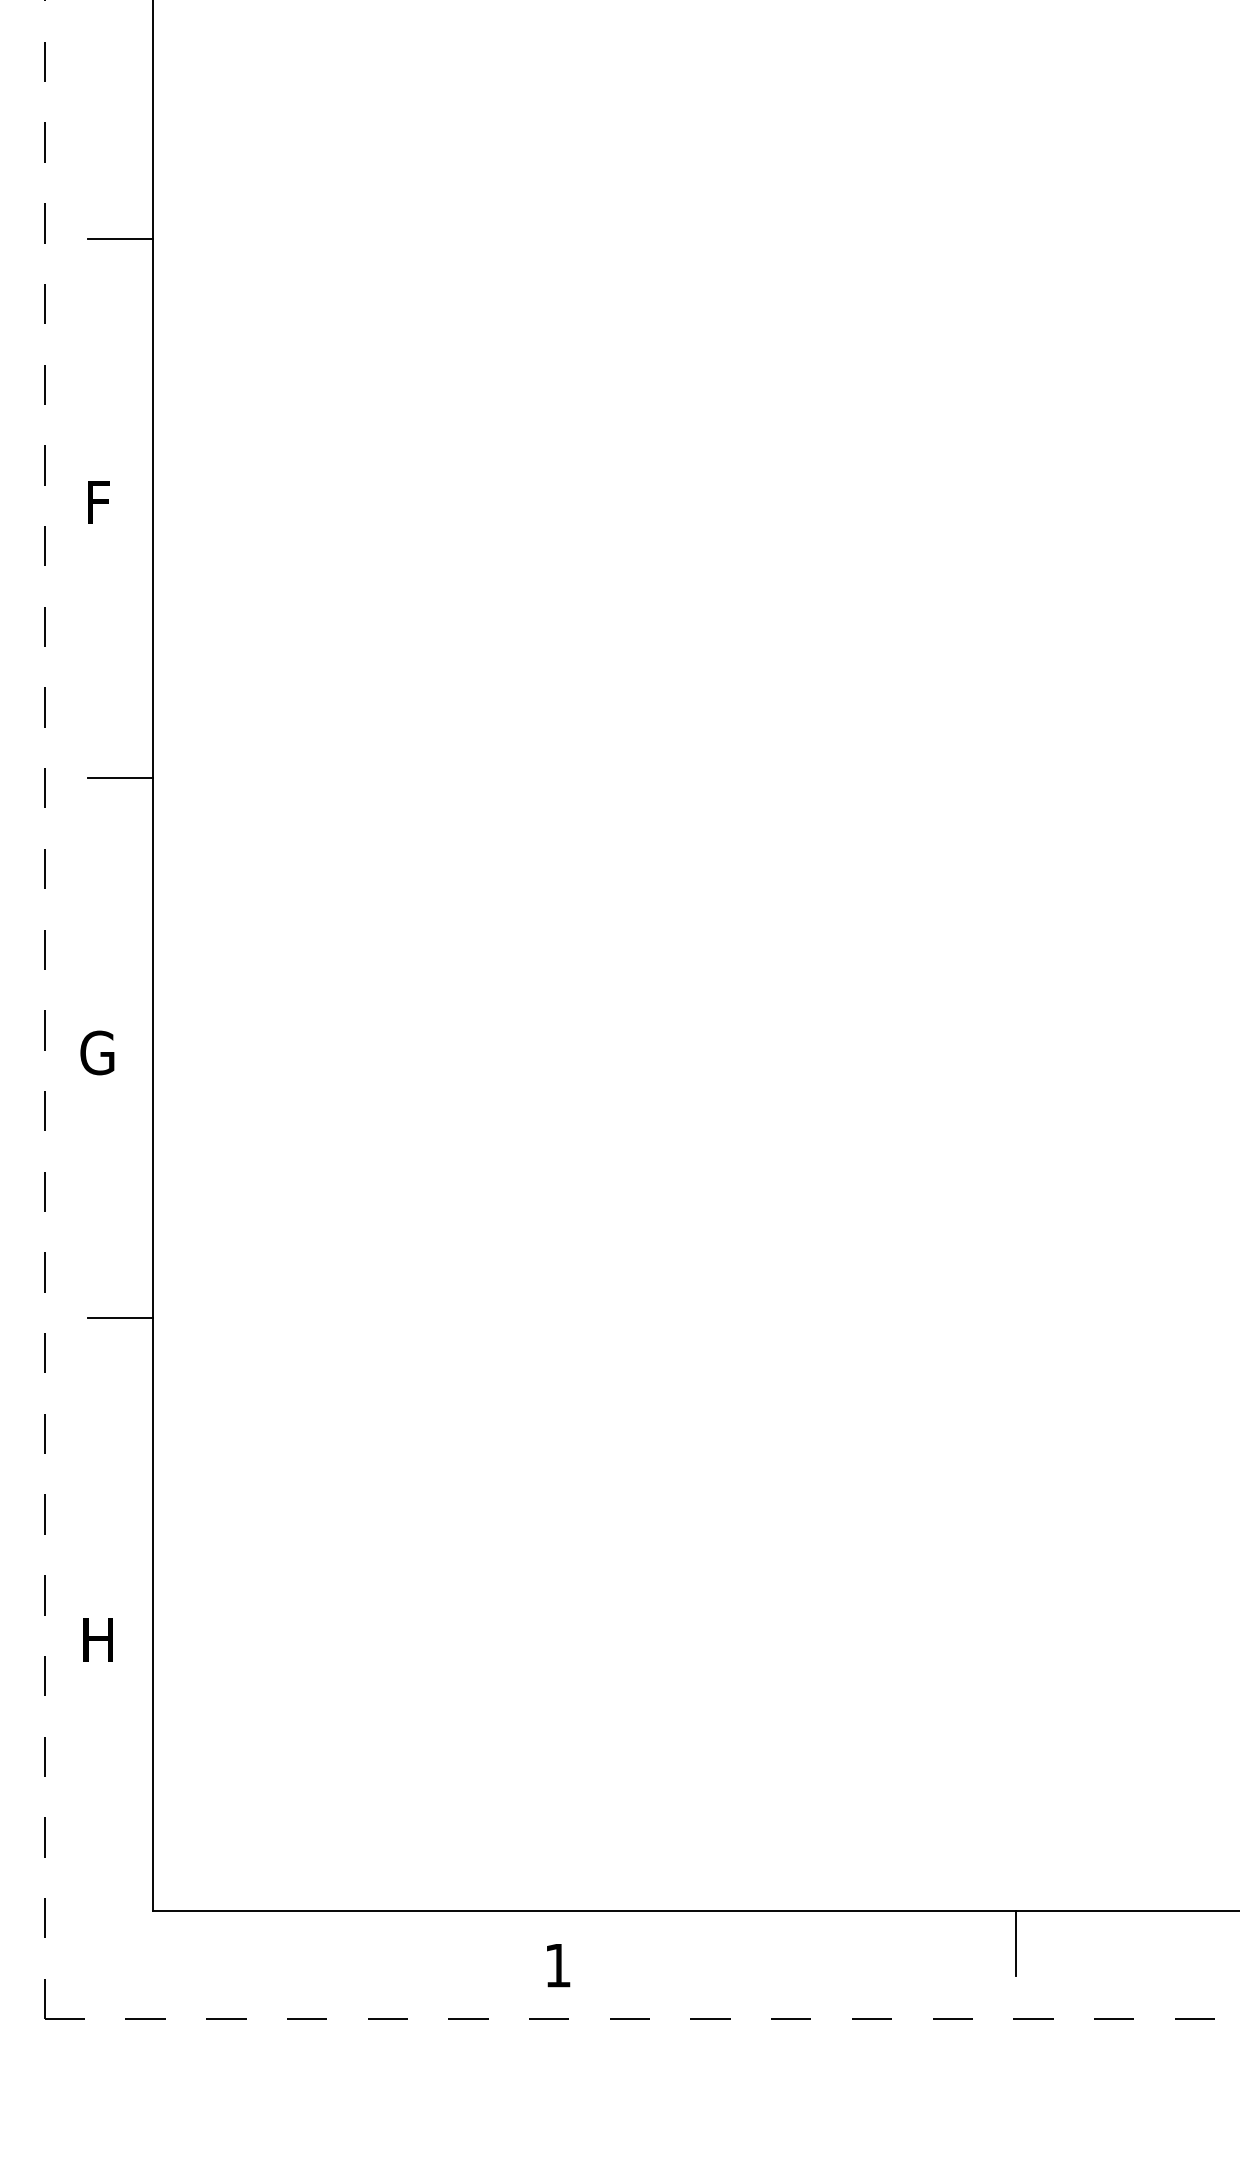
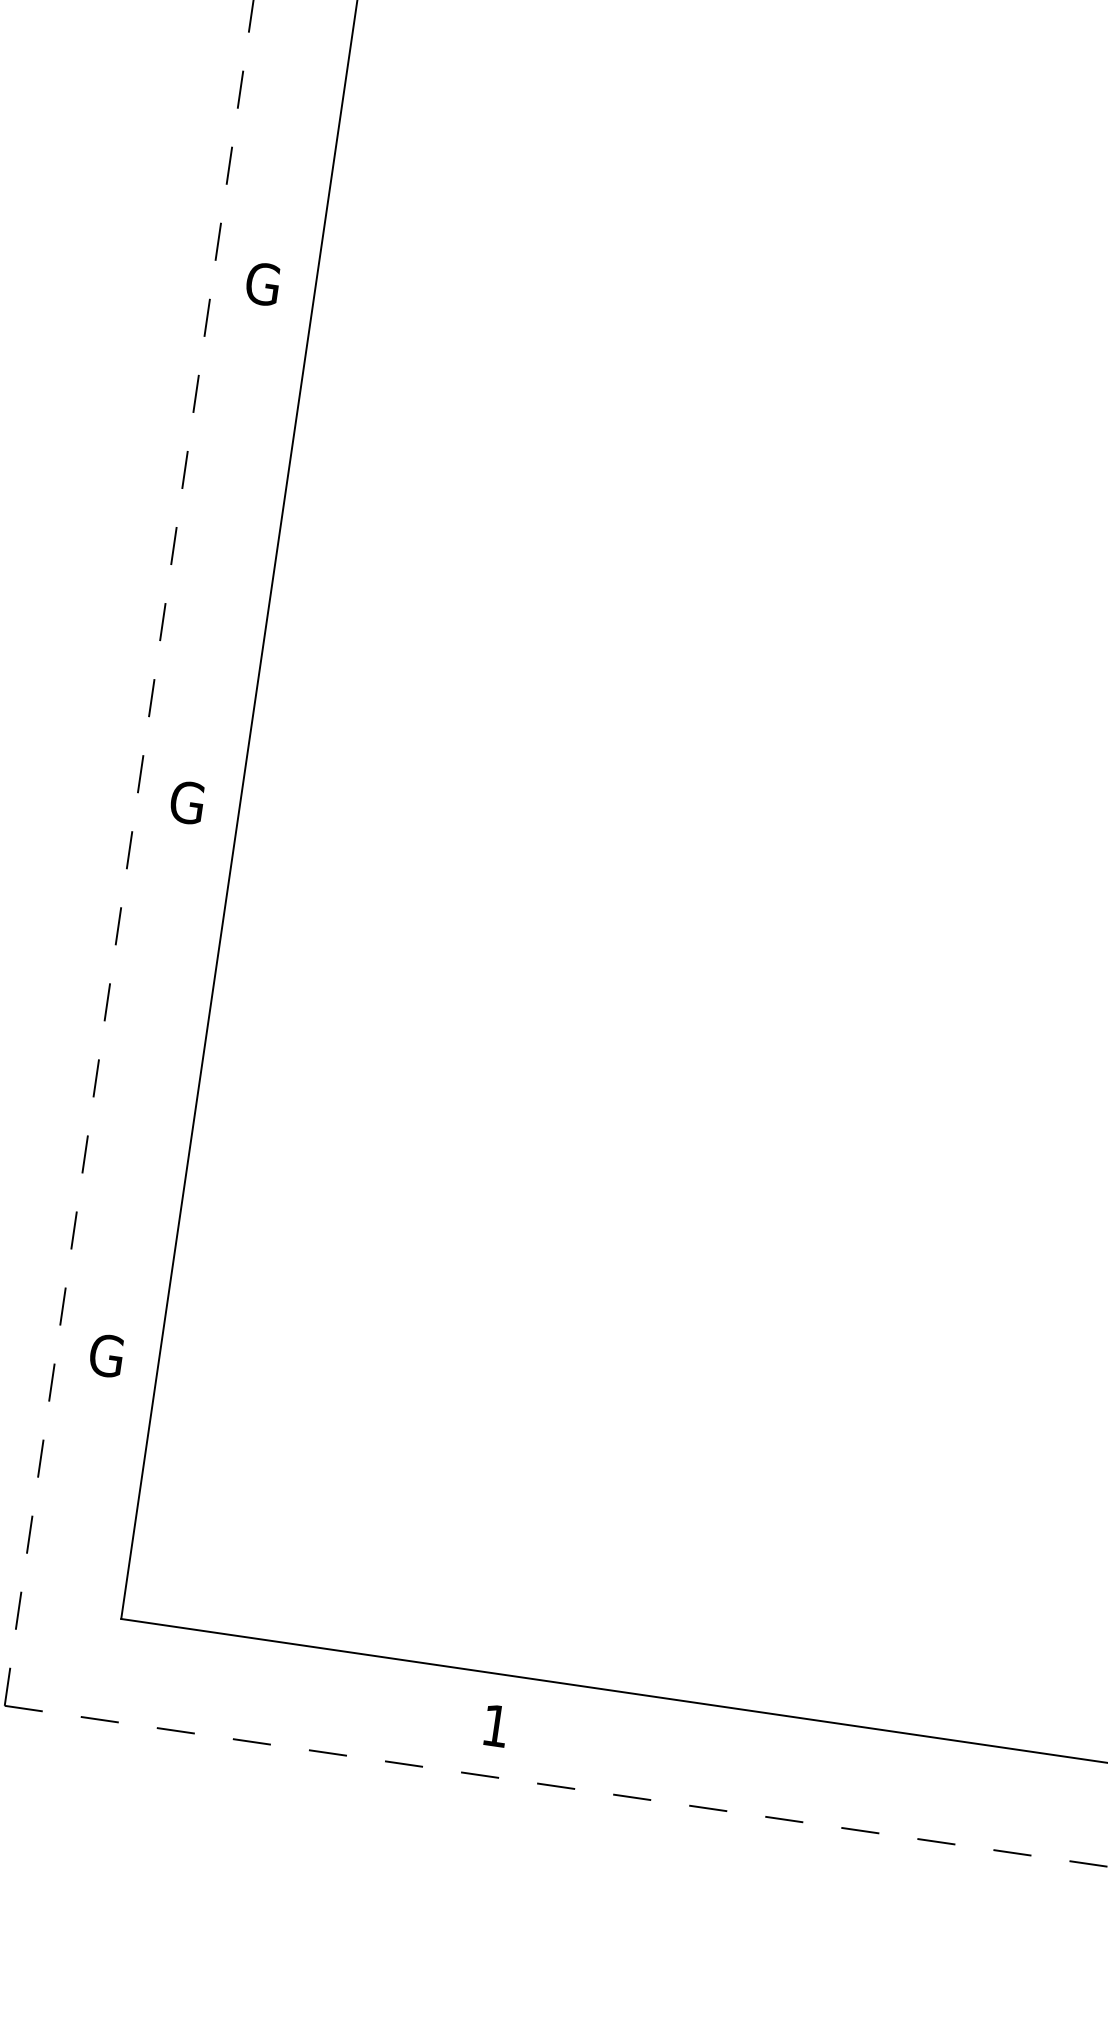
line: (119, 238) -> (319, 38), removed
text: (97, 502) -> (262, 283), F -> G
line: (119, 778) -> (245, 547), removed
line: (119, 1317) -> (171, 1054), removed
text: (97, 1639) -> (106, 1355), H -> G
line: (1015, 1943) -> (929, 1768), removed

